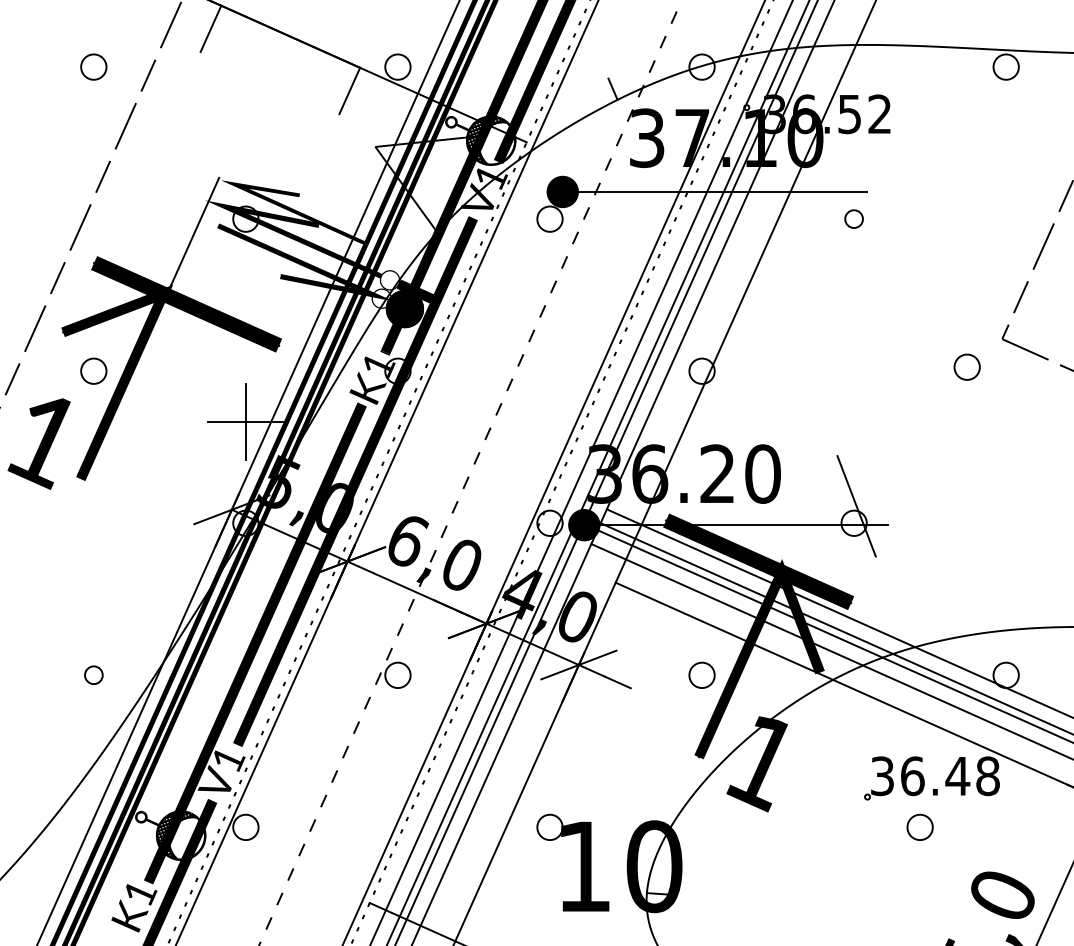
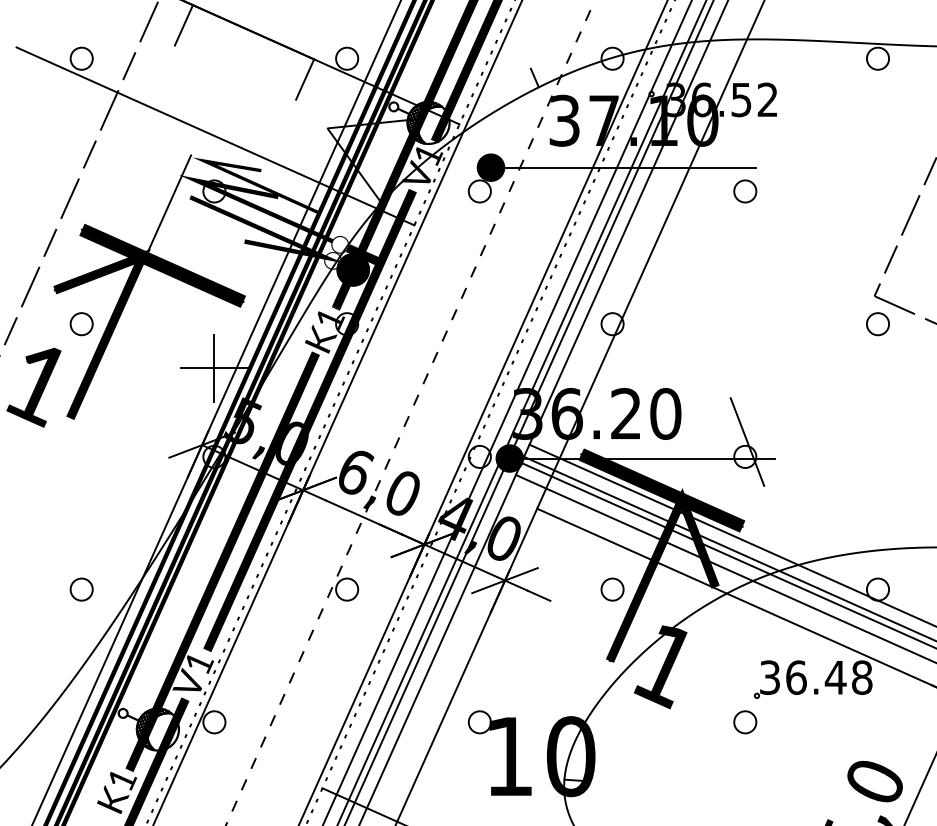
line: (246, 156) -> (214, 136), added
part: (853, 218) -> (744, 190), size x1.43
part: (966, 366) -> (877, 323), moved
part: (93, 674) -> (81, 588), size x1.43
part: (919, 826) -> (744, 721), moved

